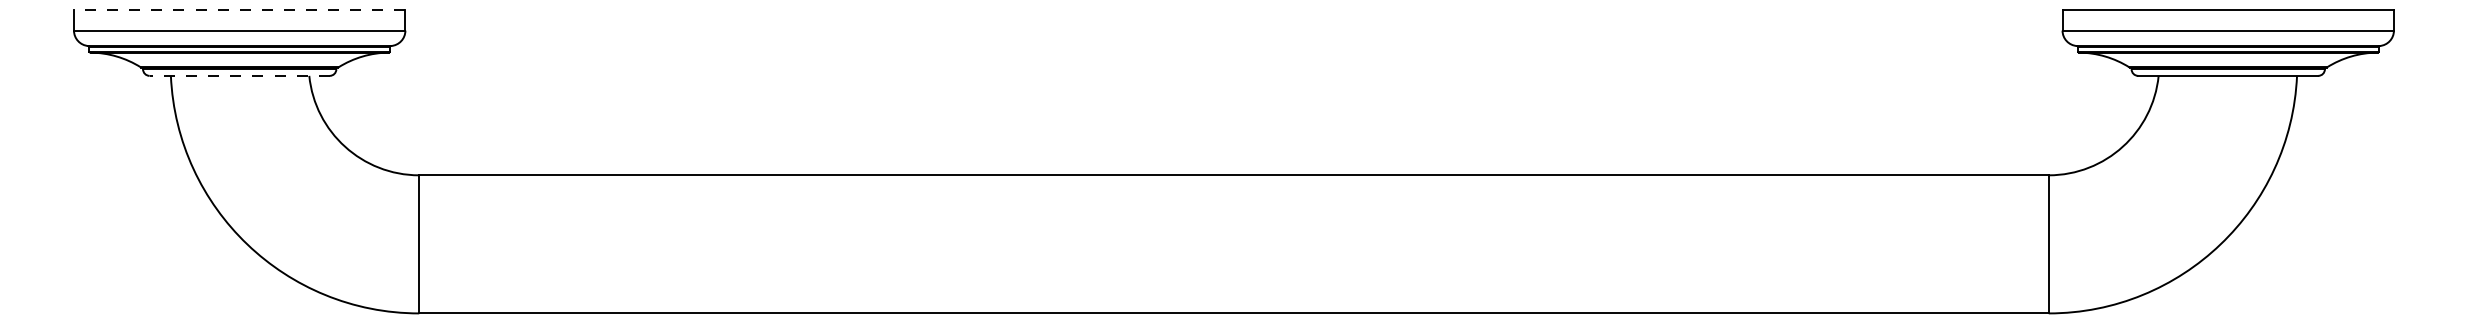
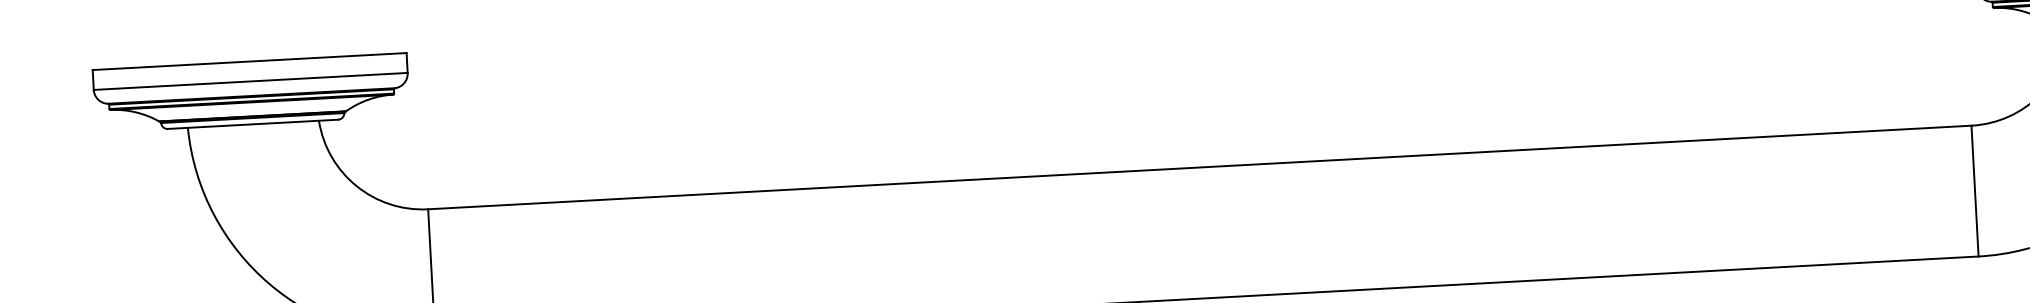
line: (239, 9) -> (249, 61), dashed -> solid
line: (239, 75) -> (252, 123), dashed -> solid

